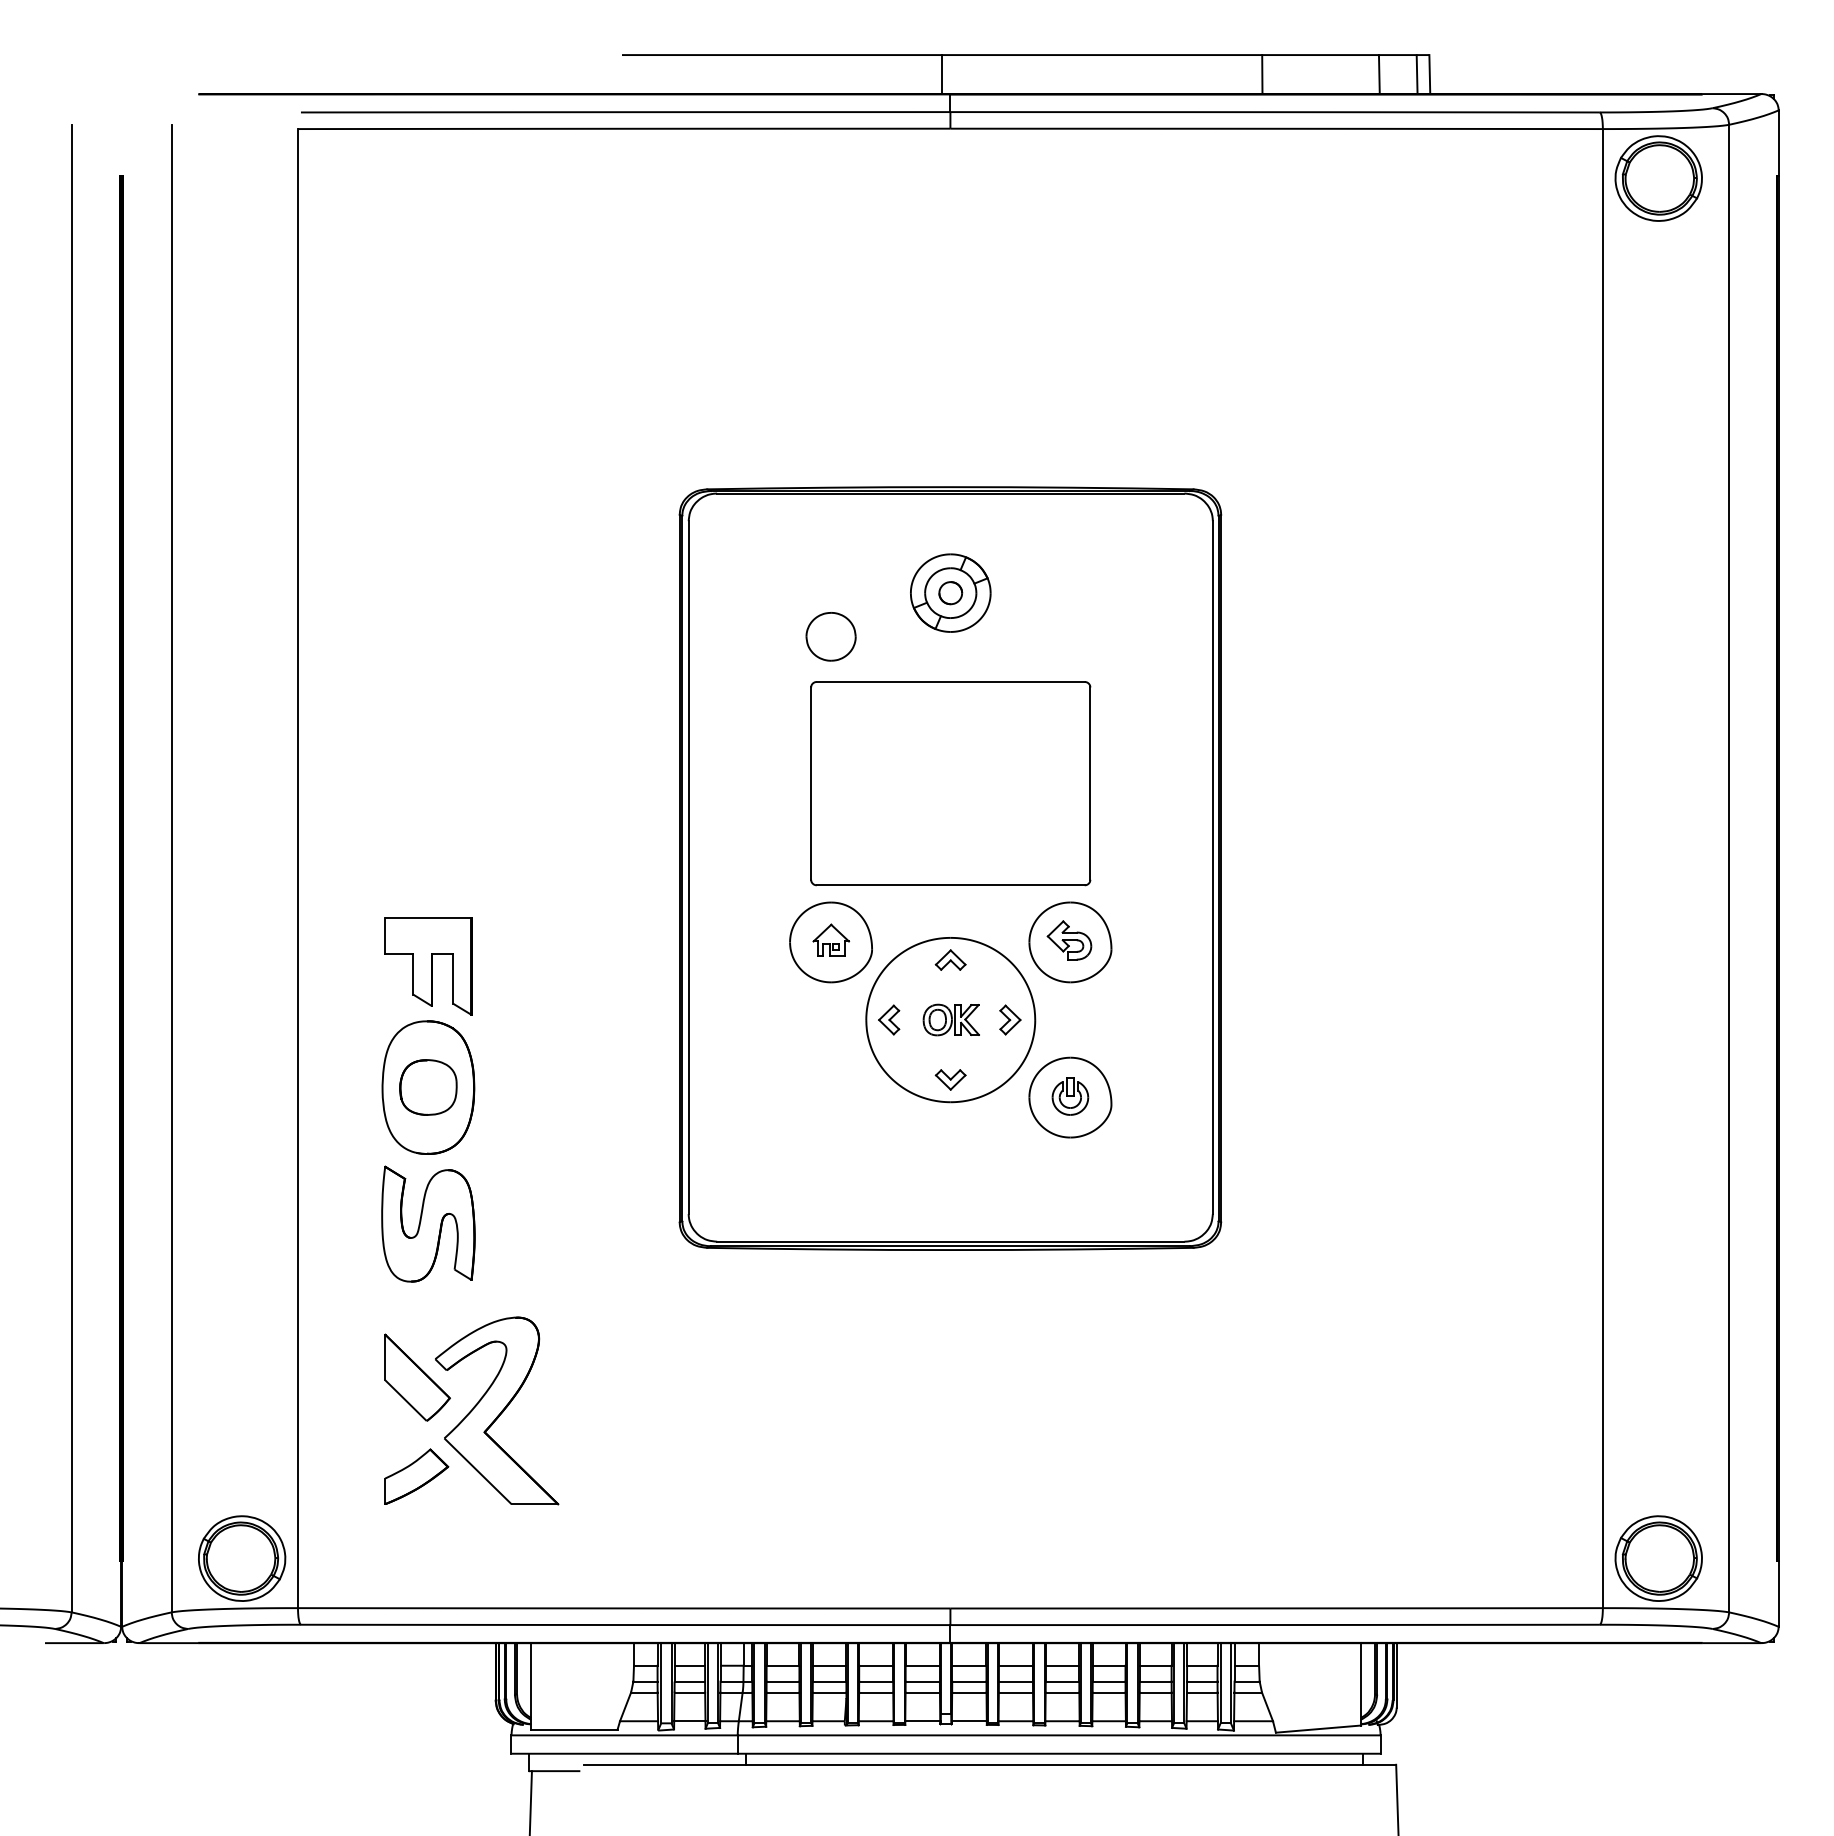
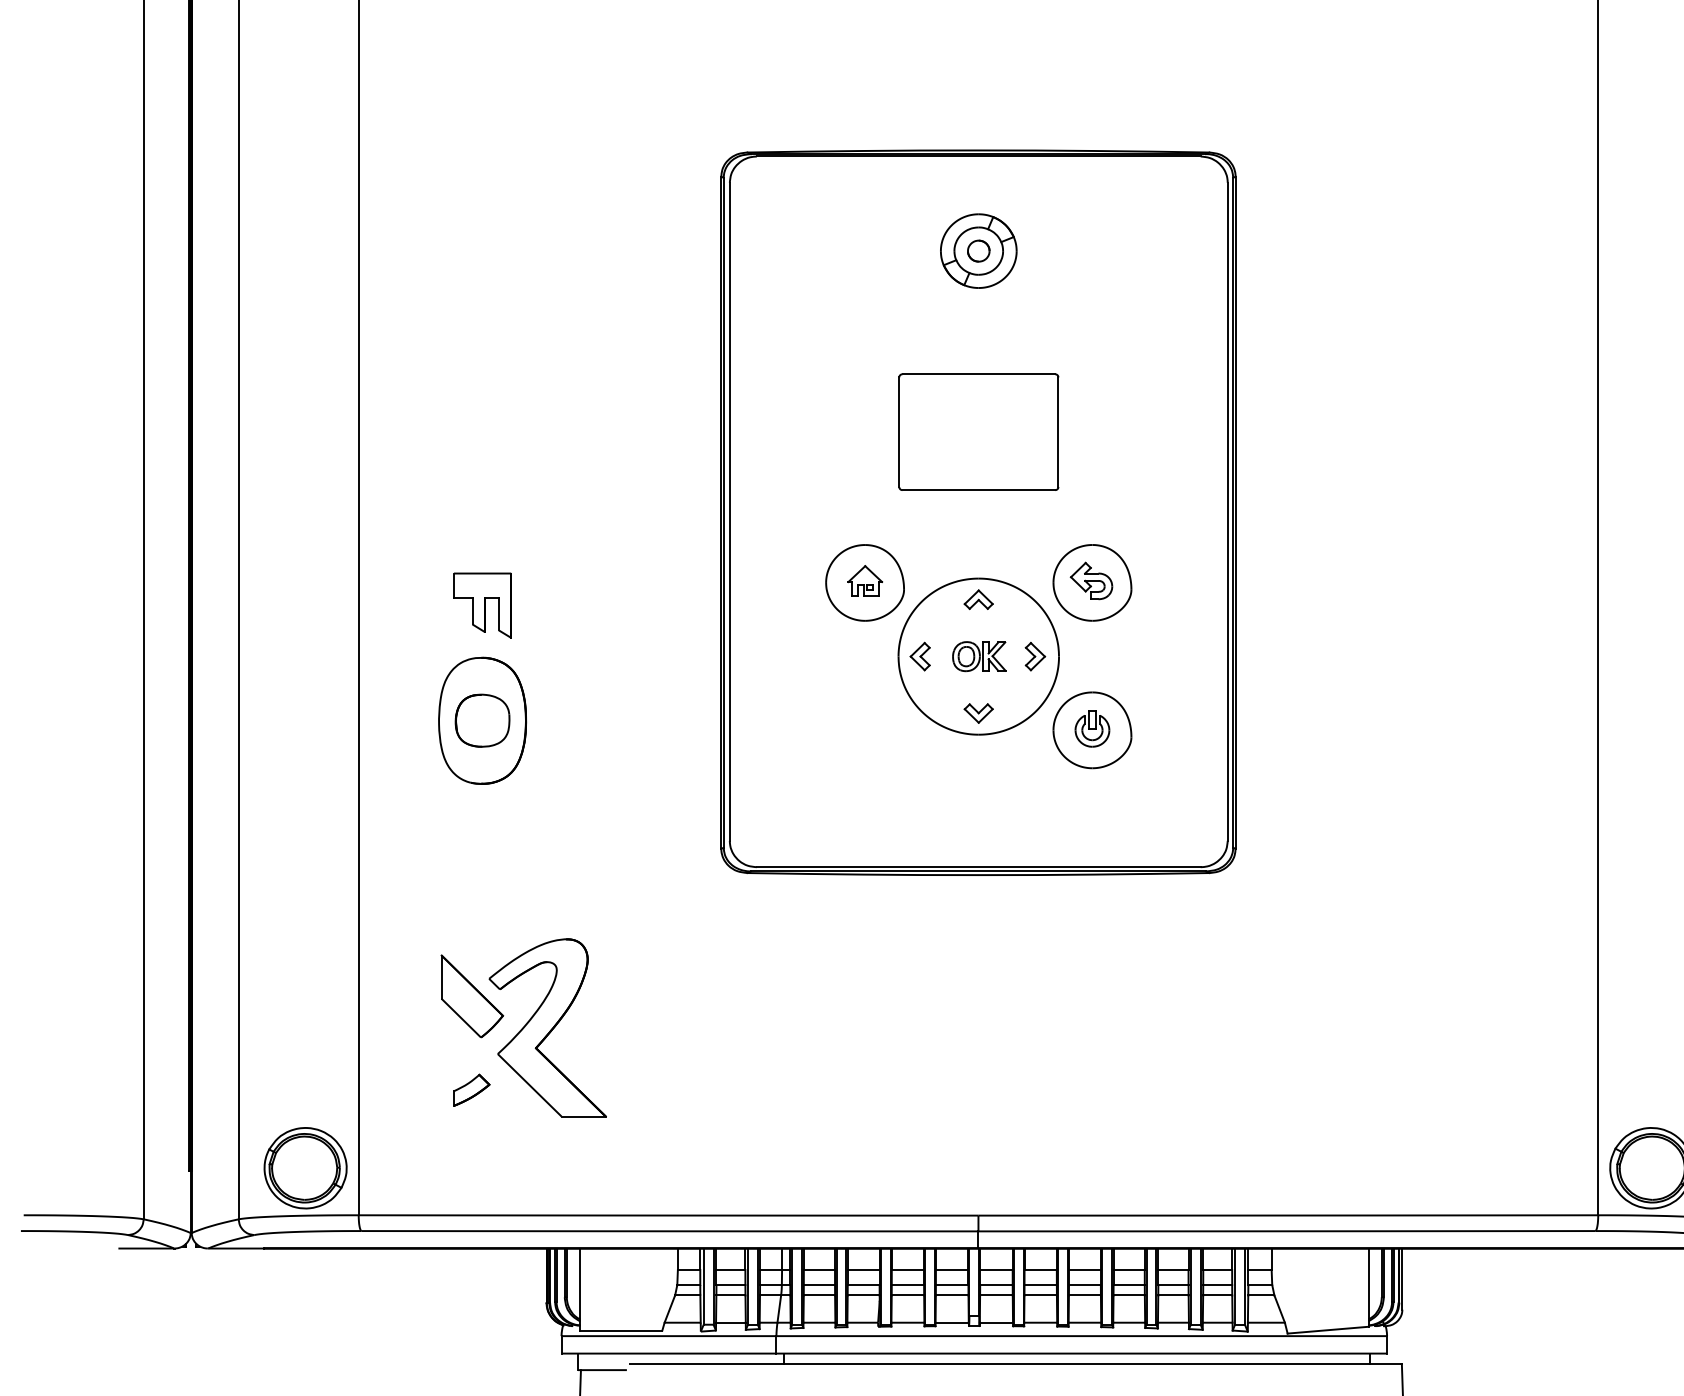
part: (830, 636) -> (864, 292), removed
part: (950, 783) -> (978, 431), size x0.6
part: (428, 966) -> (482, 605), size x0.7
part: (428, 1223) -> (482, 849), removed
part: (416, 1476) -> (471, 1090), size x0.6

